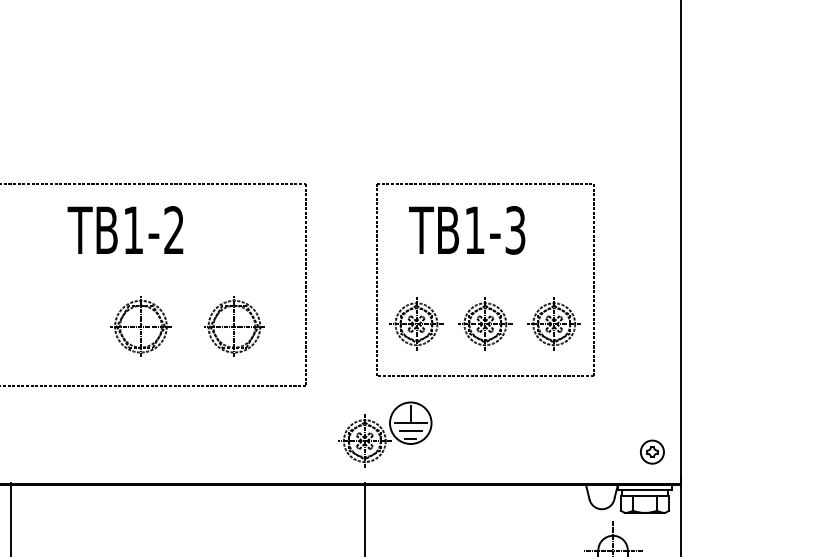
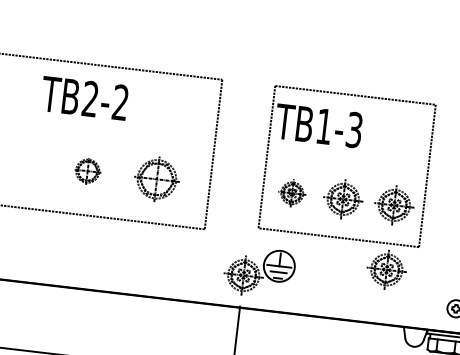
text: (132, 229) -> (89, 98), TB1-2 -> TB2-2
text: (467, 230) -> (318, 126), moved
part: (416, 323) -> (292, 192), size x0.7
part: (140, 326) -> (87, 171), size x0.6
part: (553, 410) -> (386, 269), added

